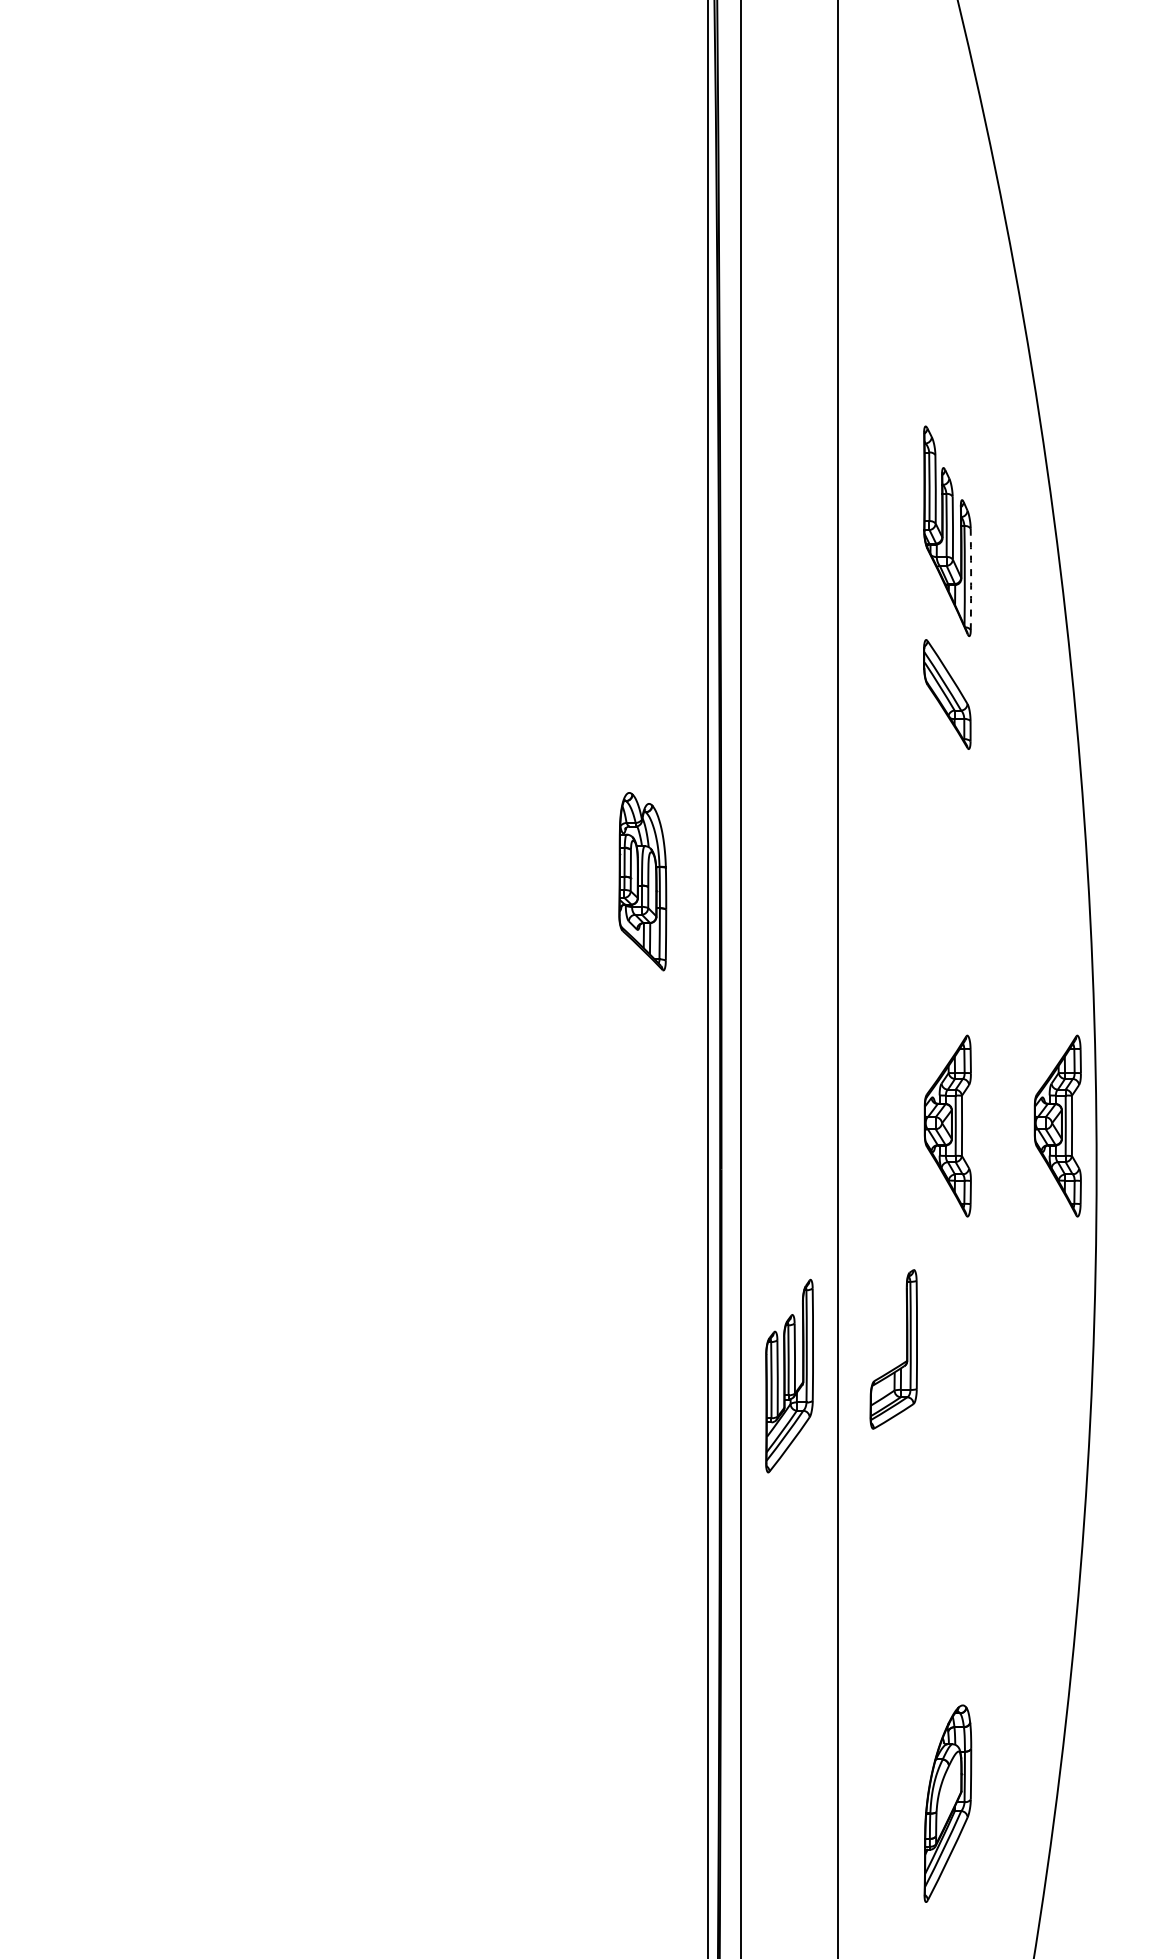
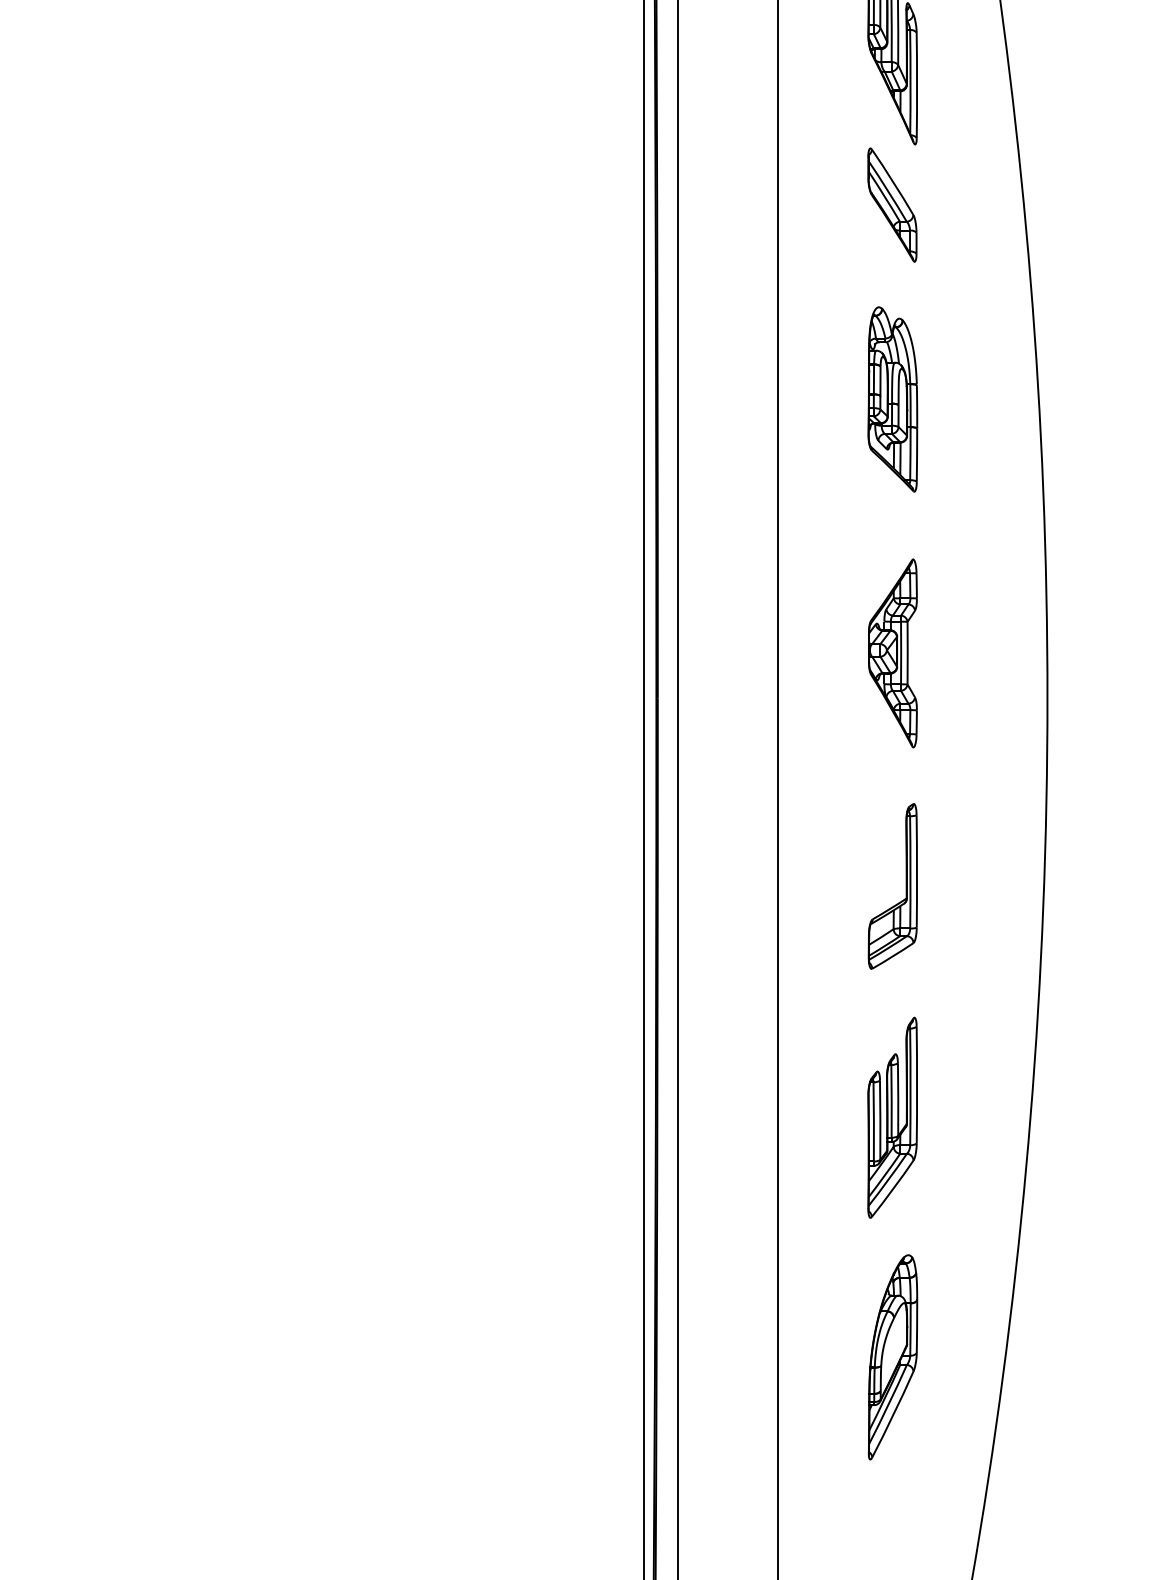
arc: (971, 579) -> (917, 85), dashed -> solid
part: (642, 881) -> (892, 399), moved
part: (1057, 1125) -> (1006, 652), removed
part: (906, 1349) -> (906, 886), moved
part: (789, 1375) -> (892, 1117), moved

